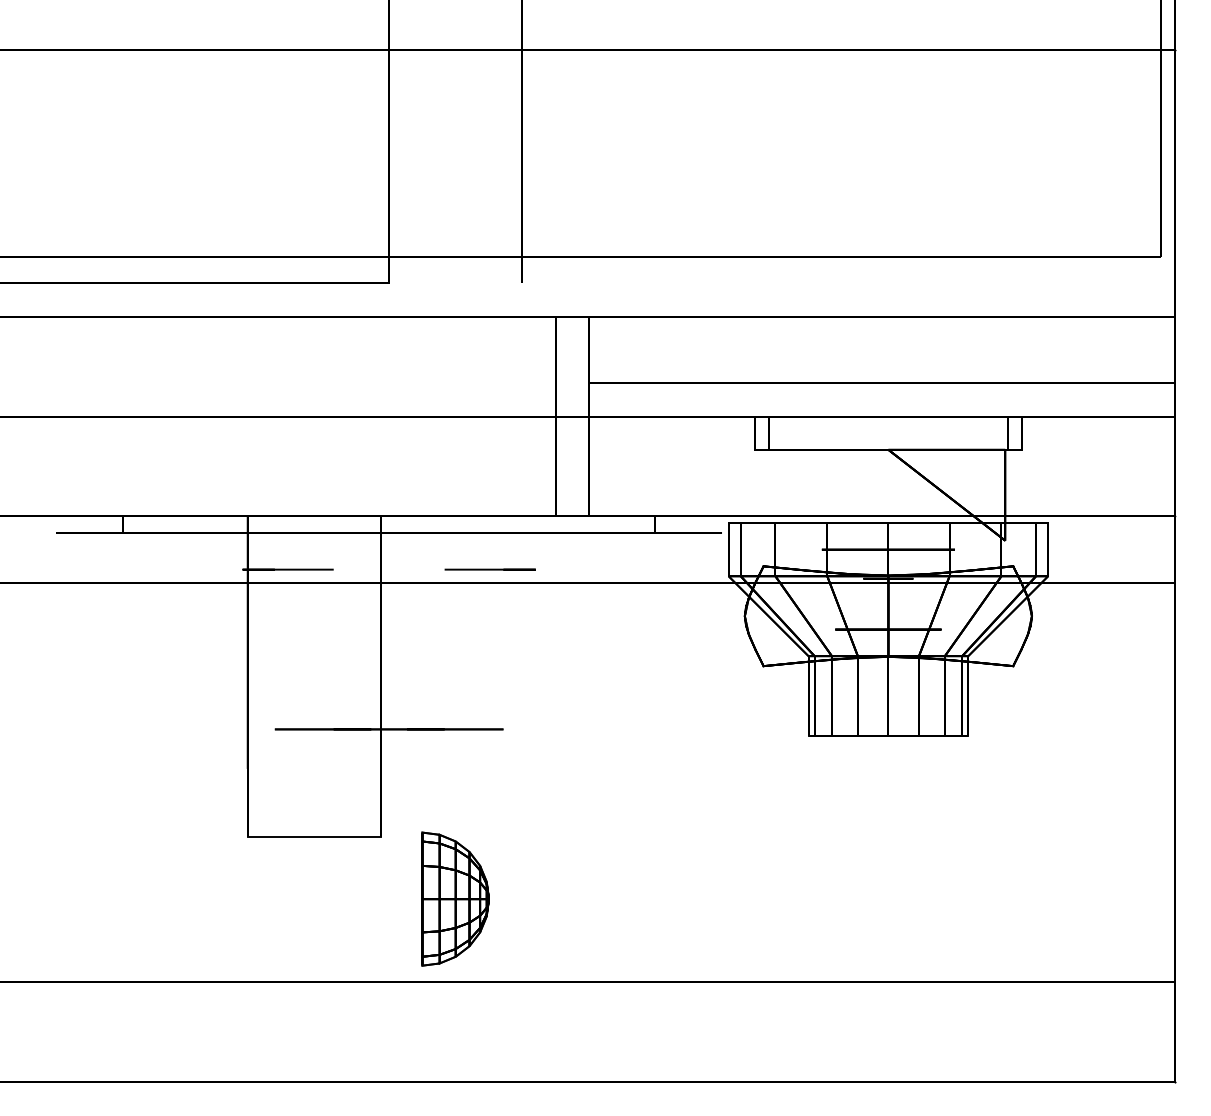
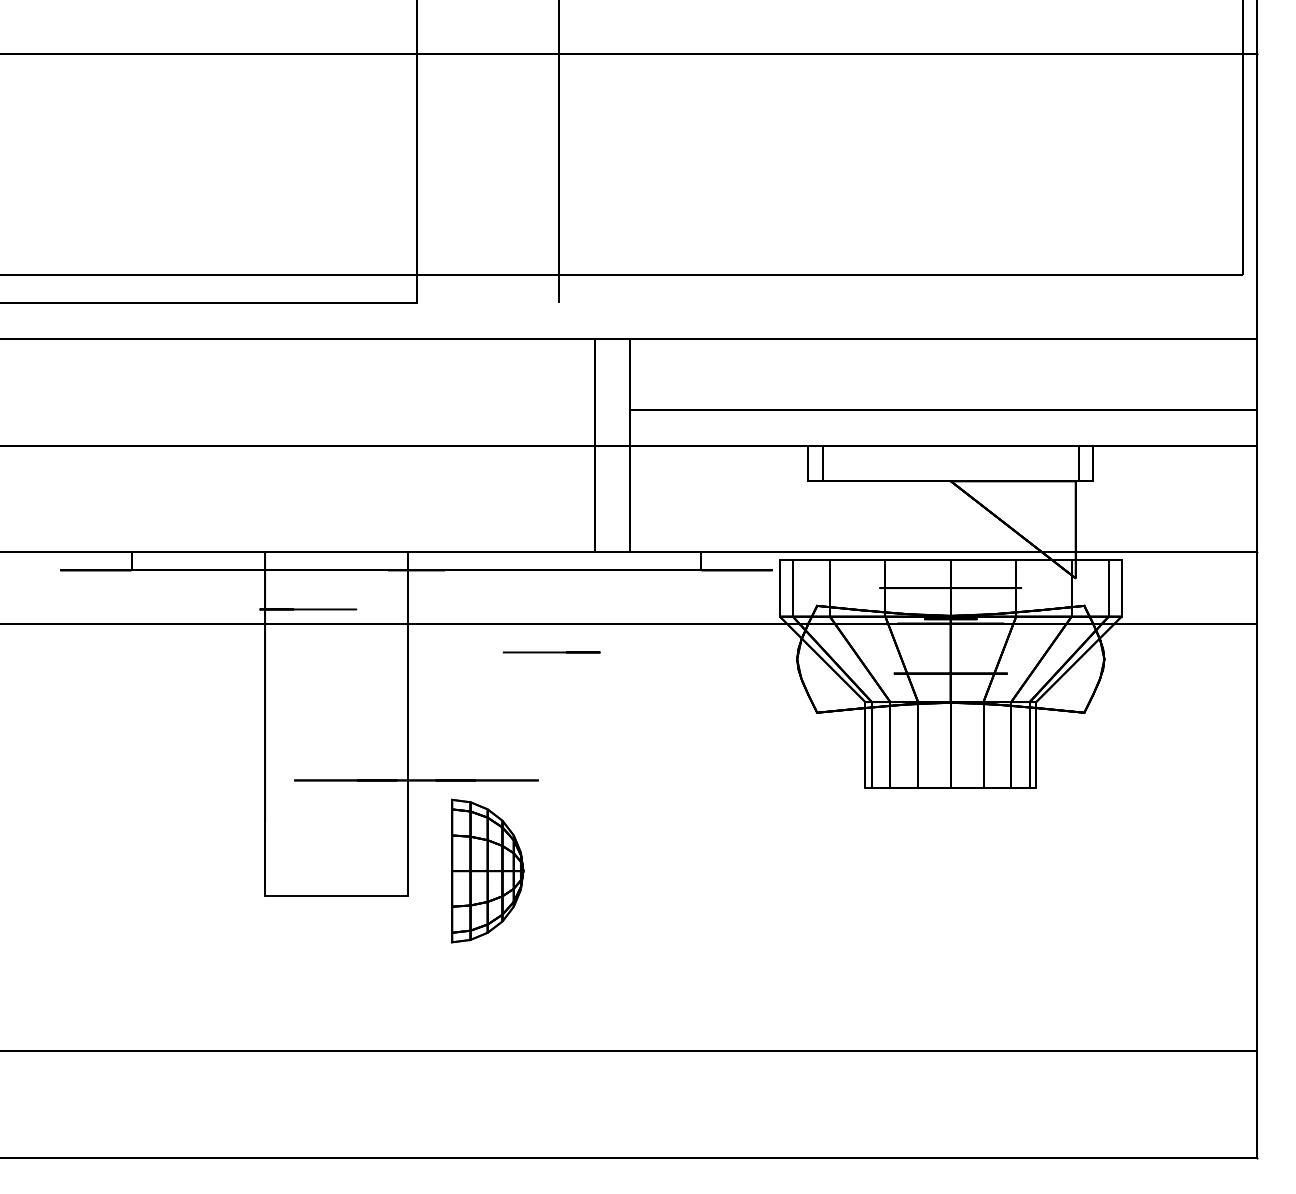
line: (490, 569) -> (551, 652), moved
part: (455, 898) -> (487, 870), moved

